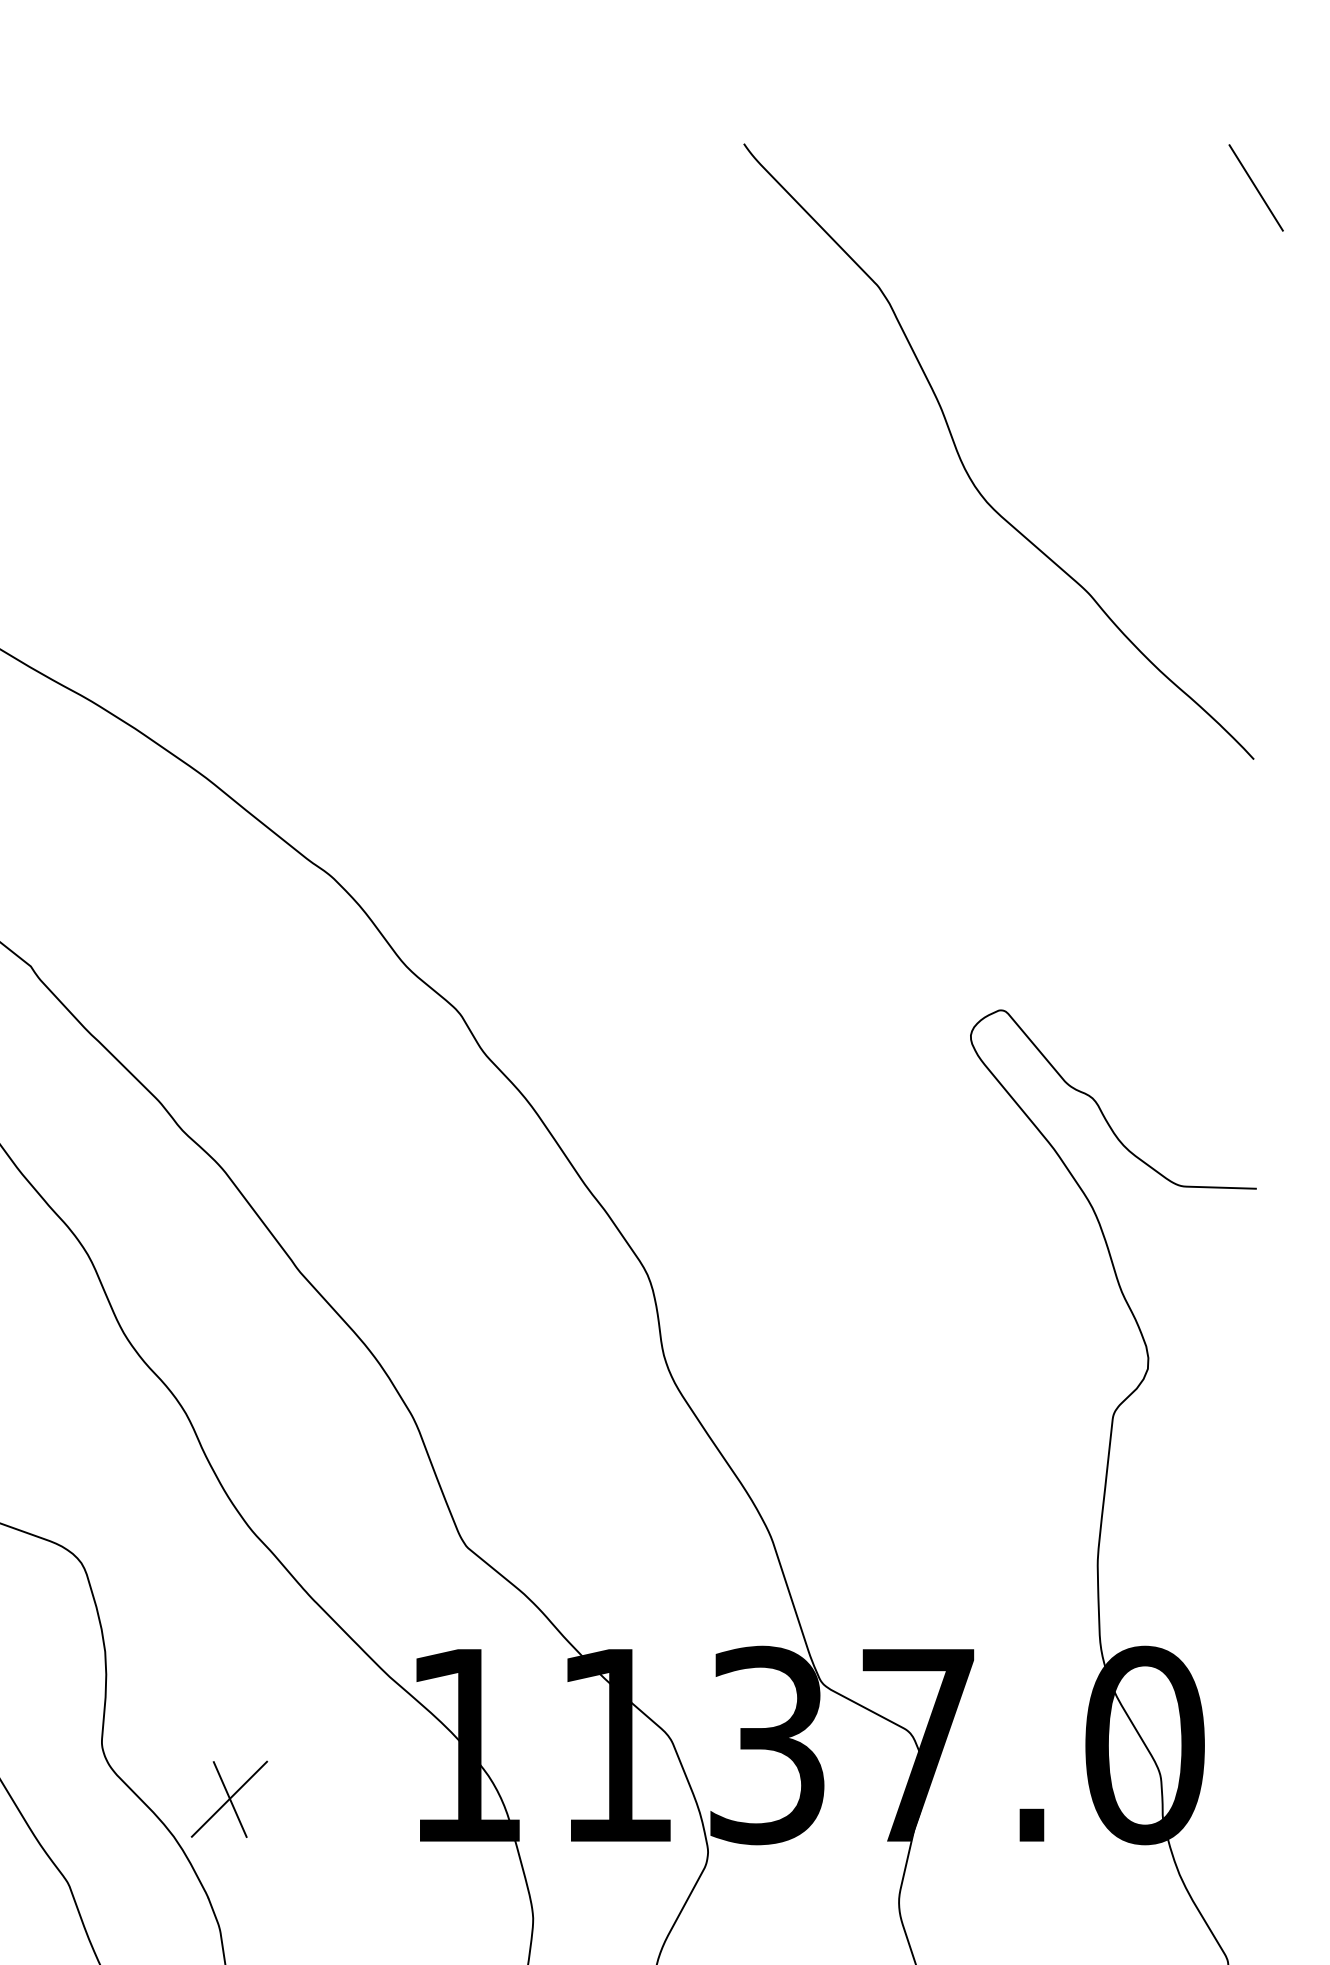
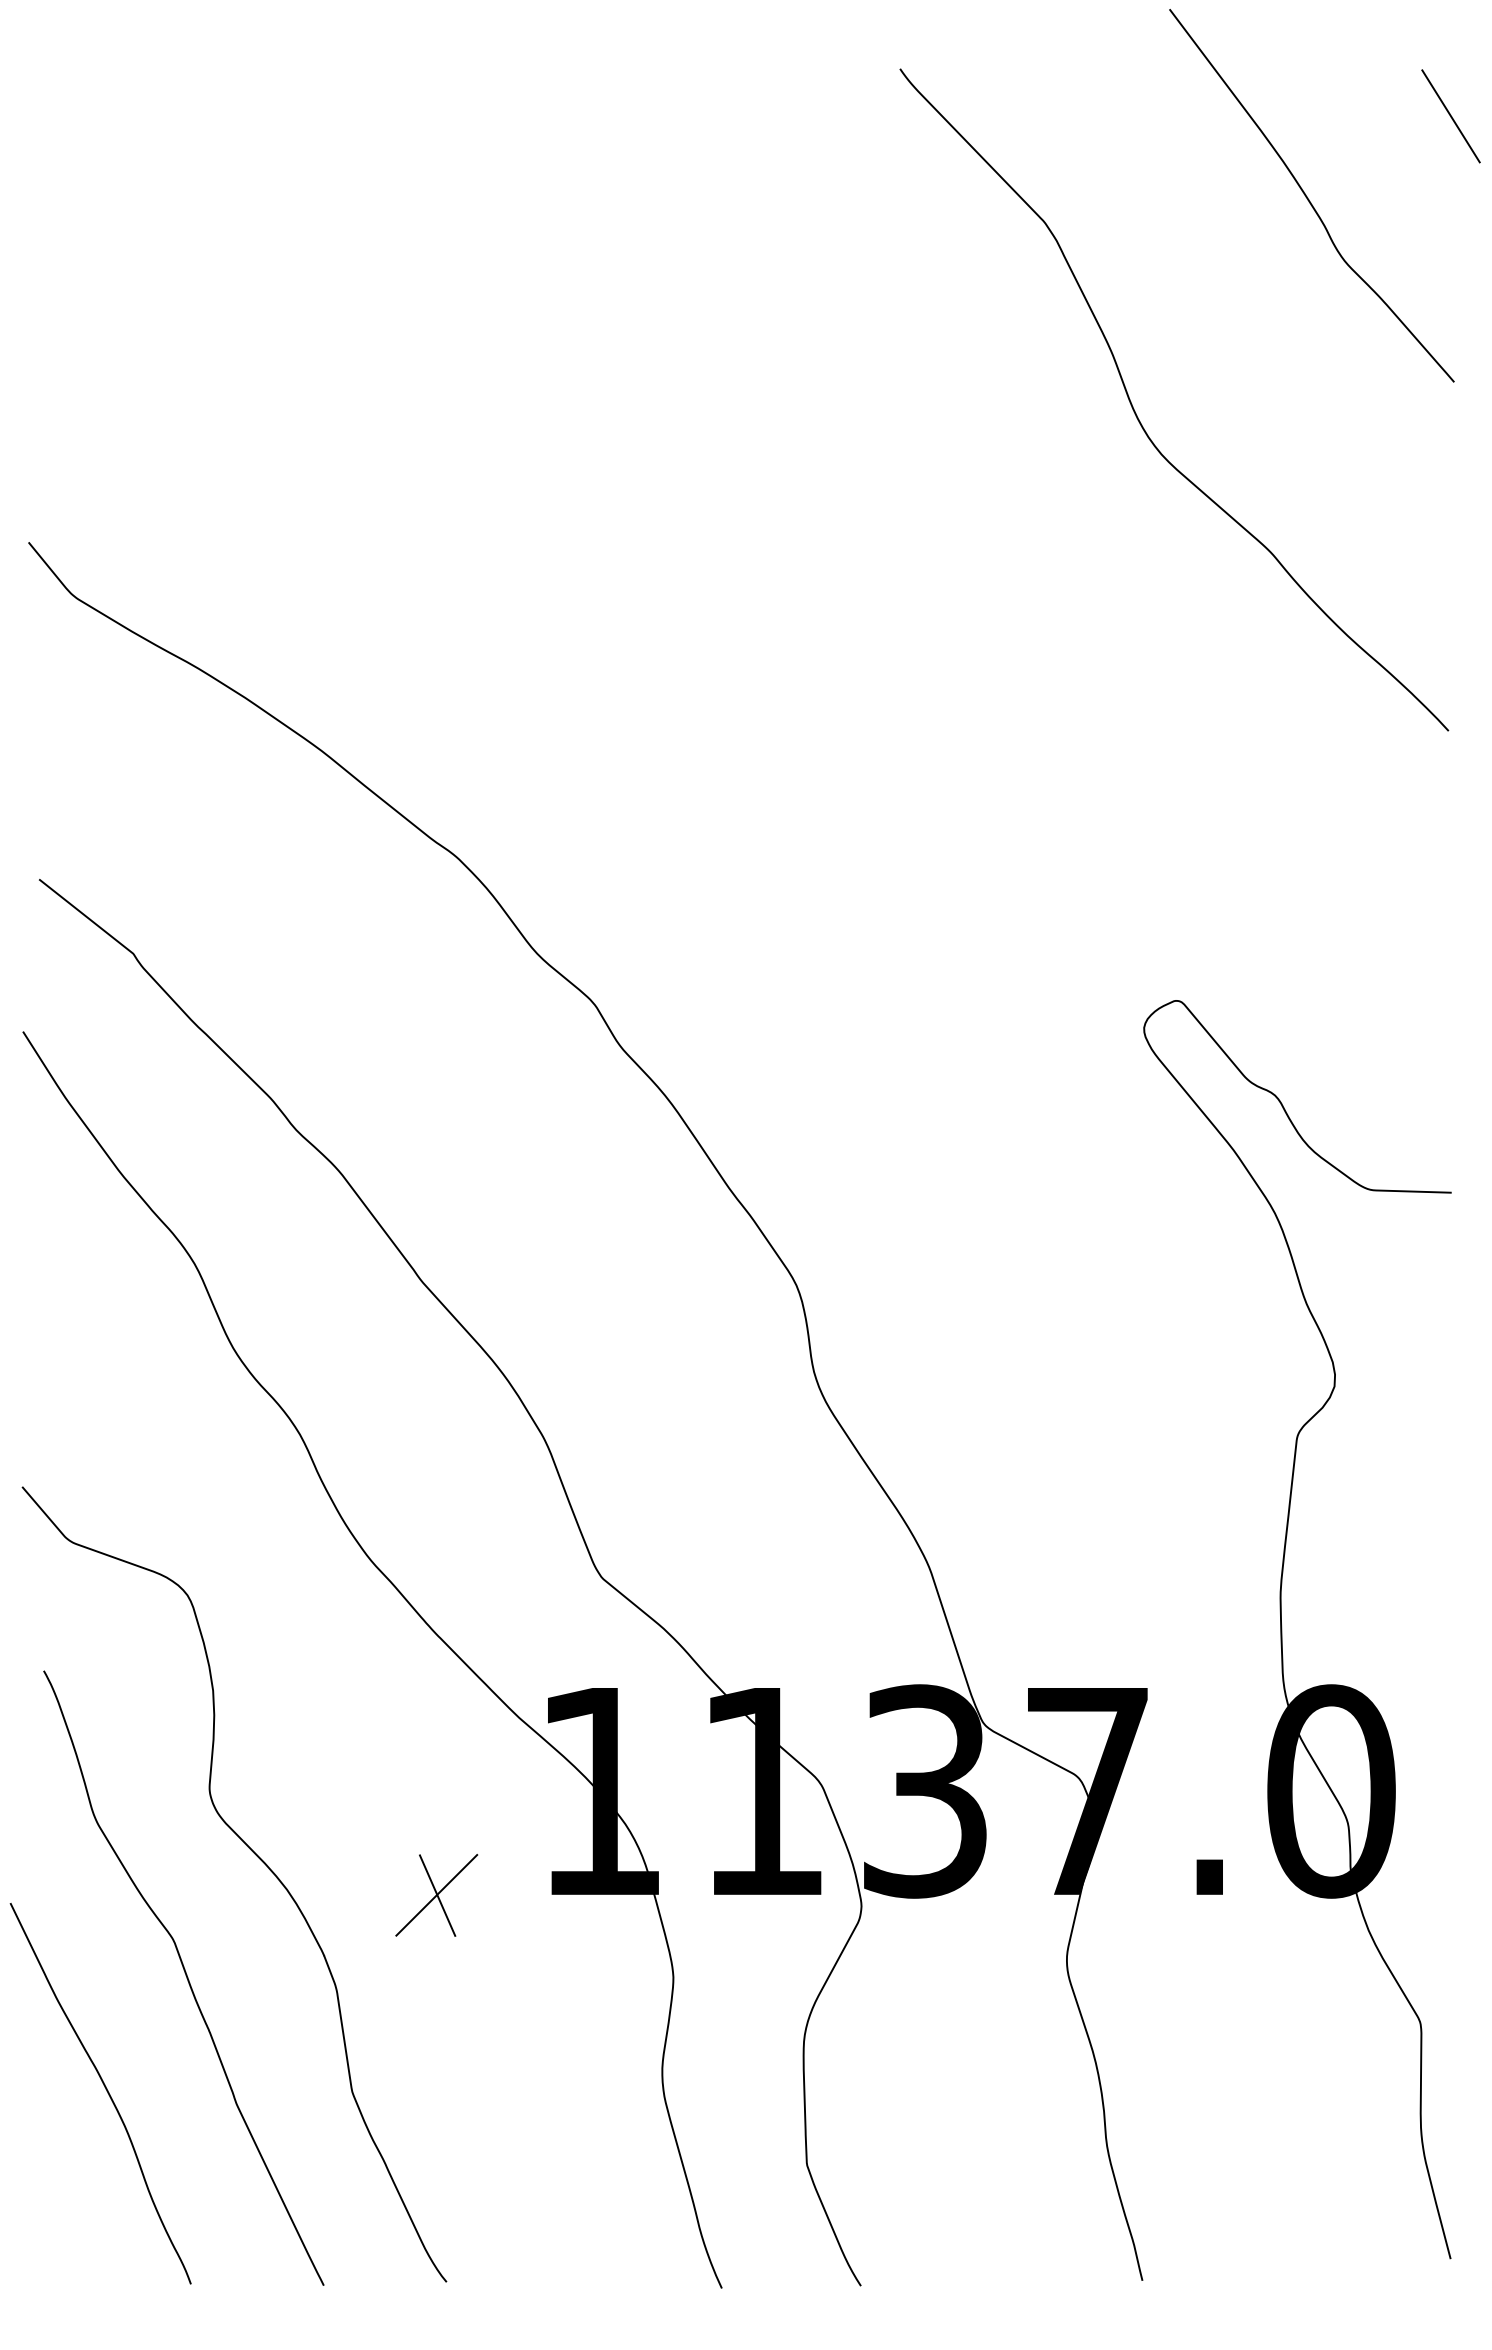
curve: (1122, 262) -> (1307, 196), added
part: (229, 1799) -> (436, 1895), moved

